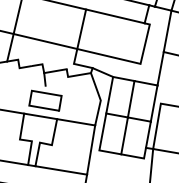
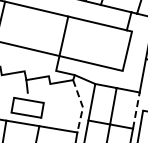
line: (100, 99) -> (82, 106), solid -> dashed
line: (154, 103) -> (136, 110), solid -> dashed

